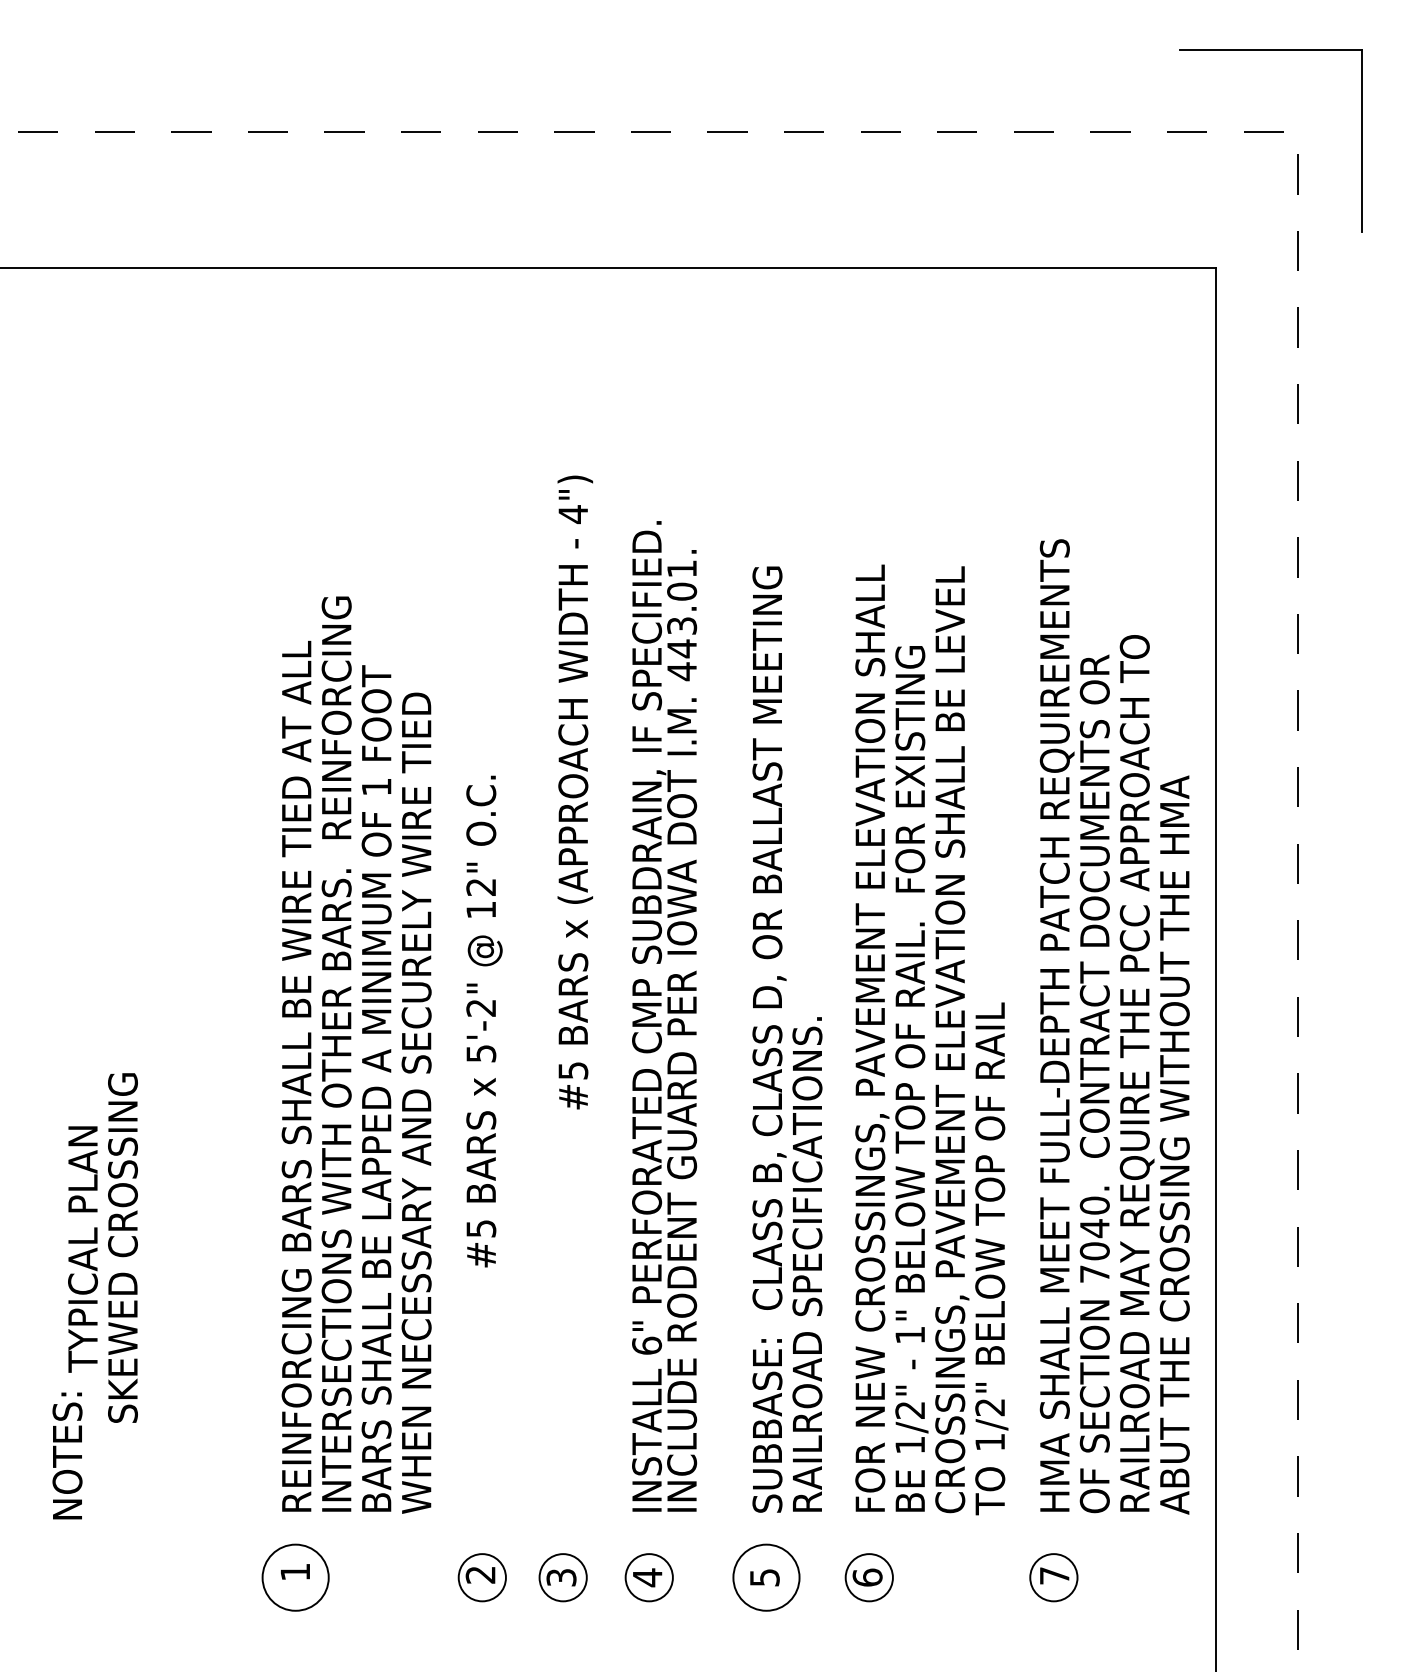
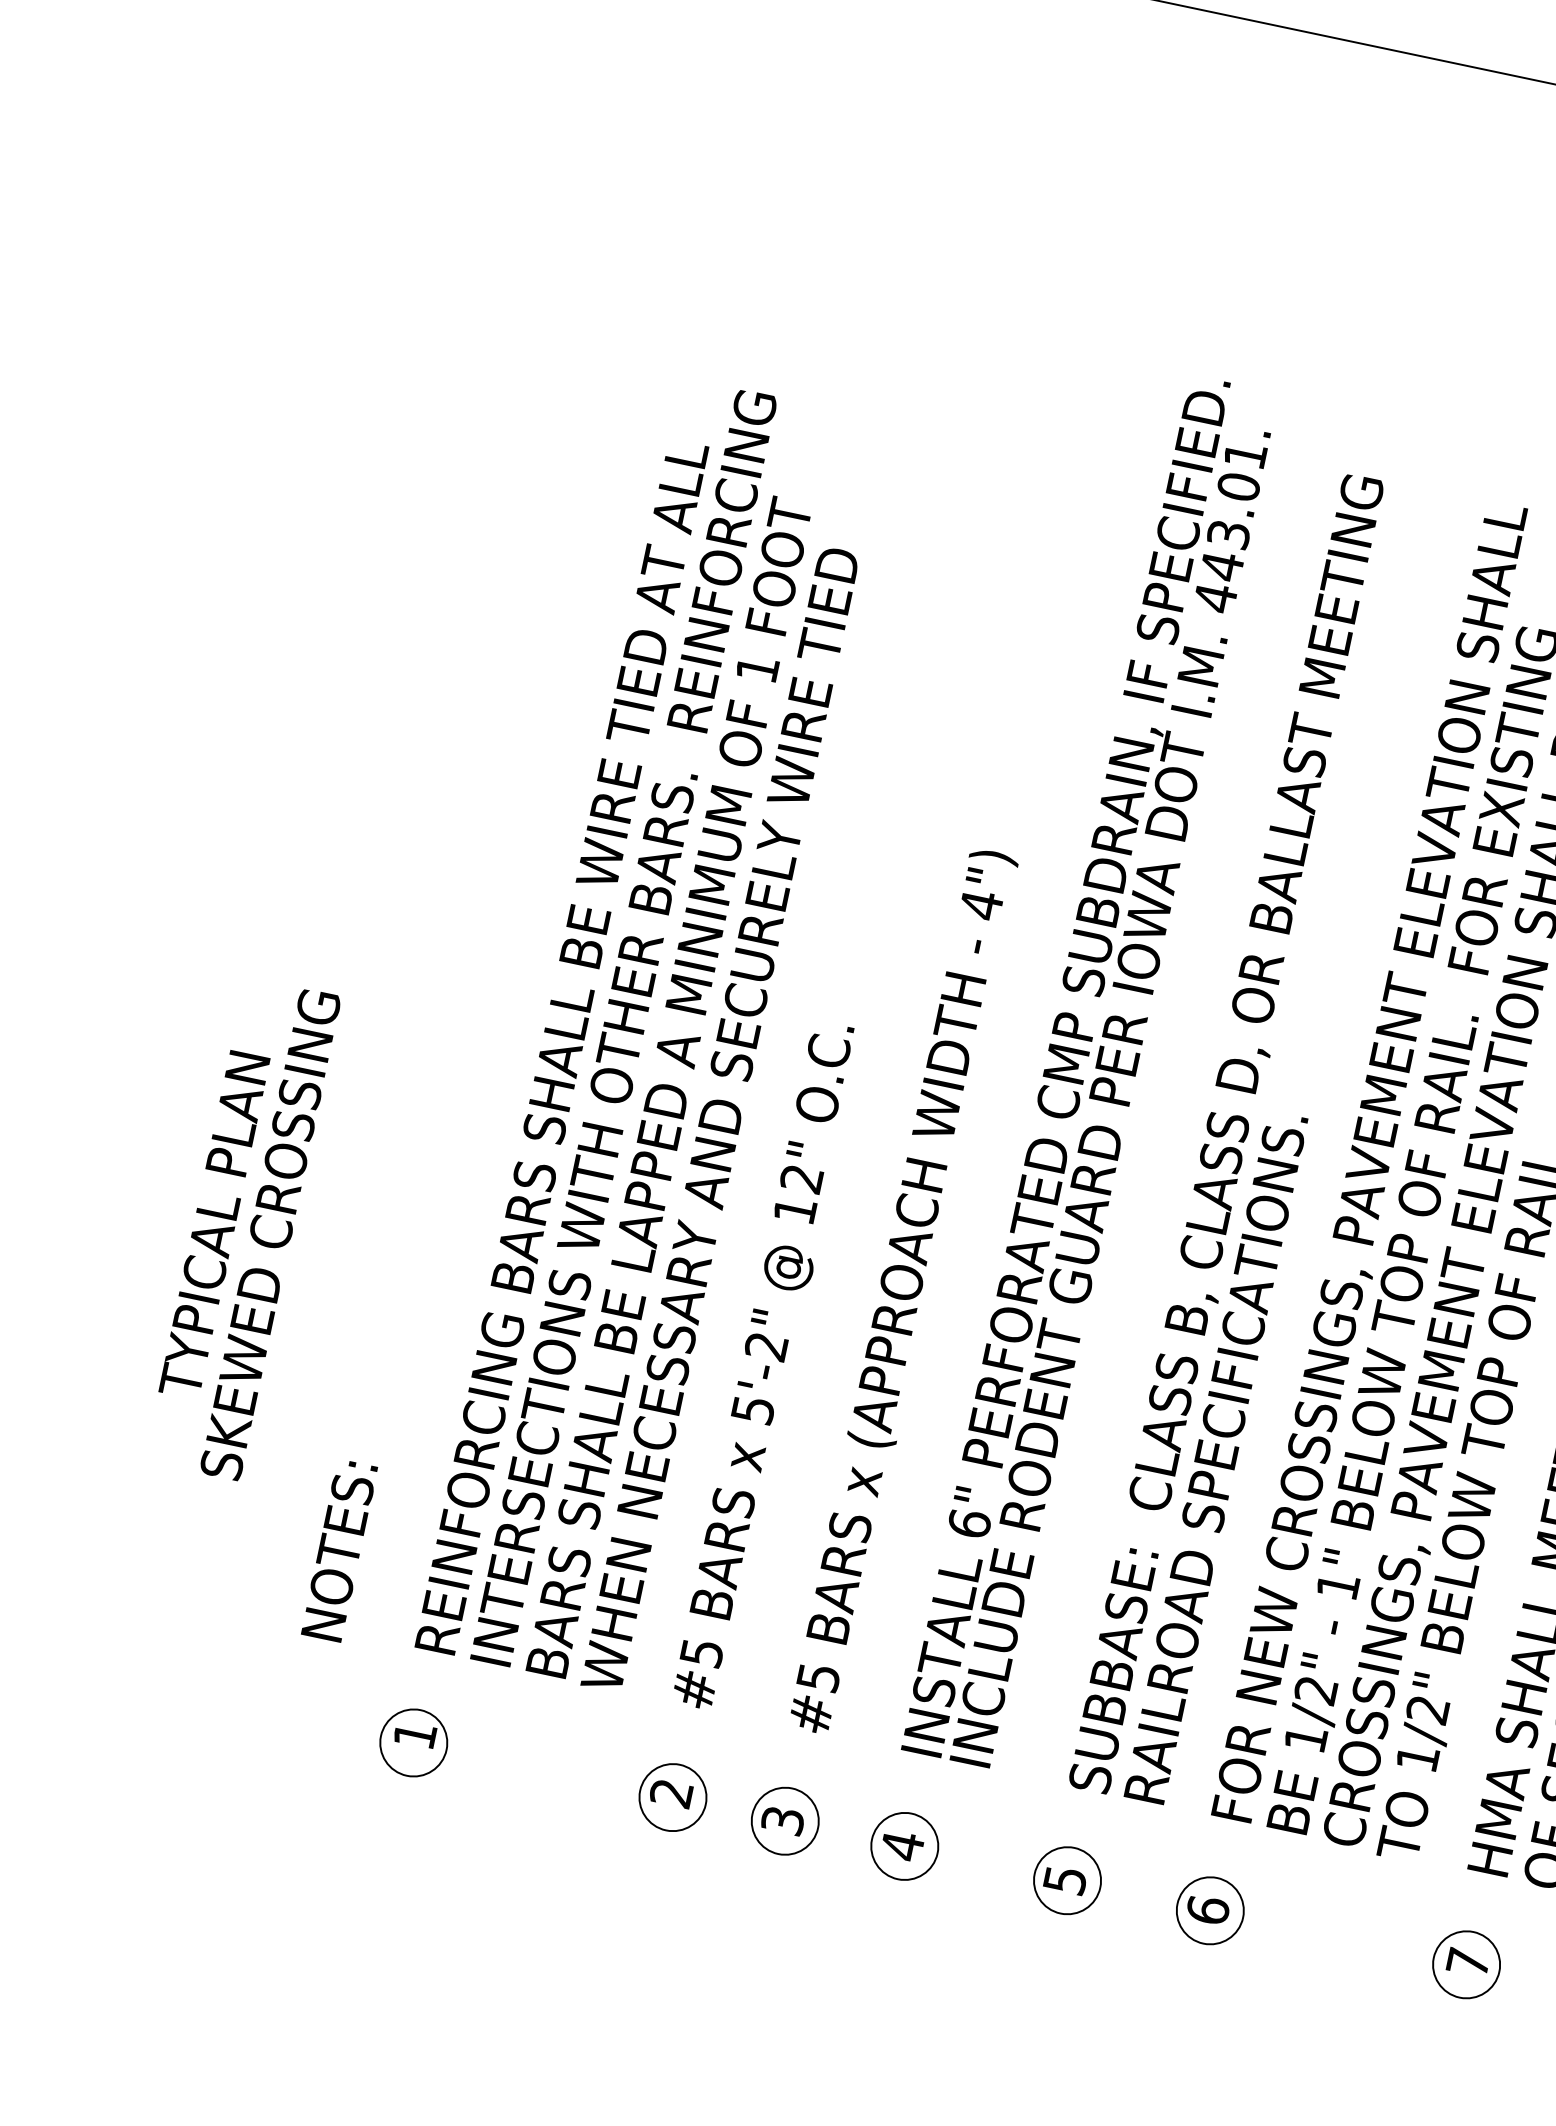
text: (574, 792) -> (901, 1291), moved
text: (484, 1021) -> (767, 1366), moved
text: (67, 1455) -> (339, 1550), moved
circle: (295, 1577) -> (413, 1742), size x0.71
circle: (766, 1577) -> (1067, 1880), size x0.71

